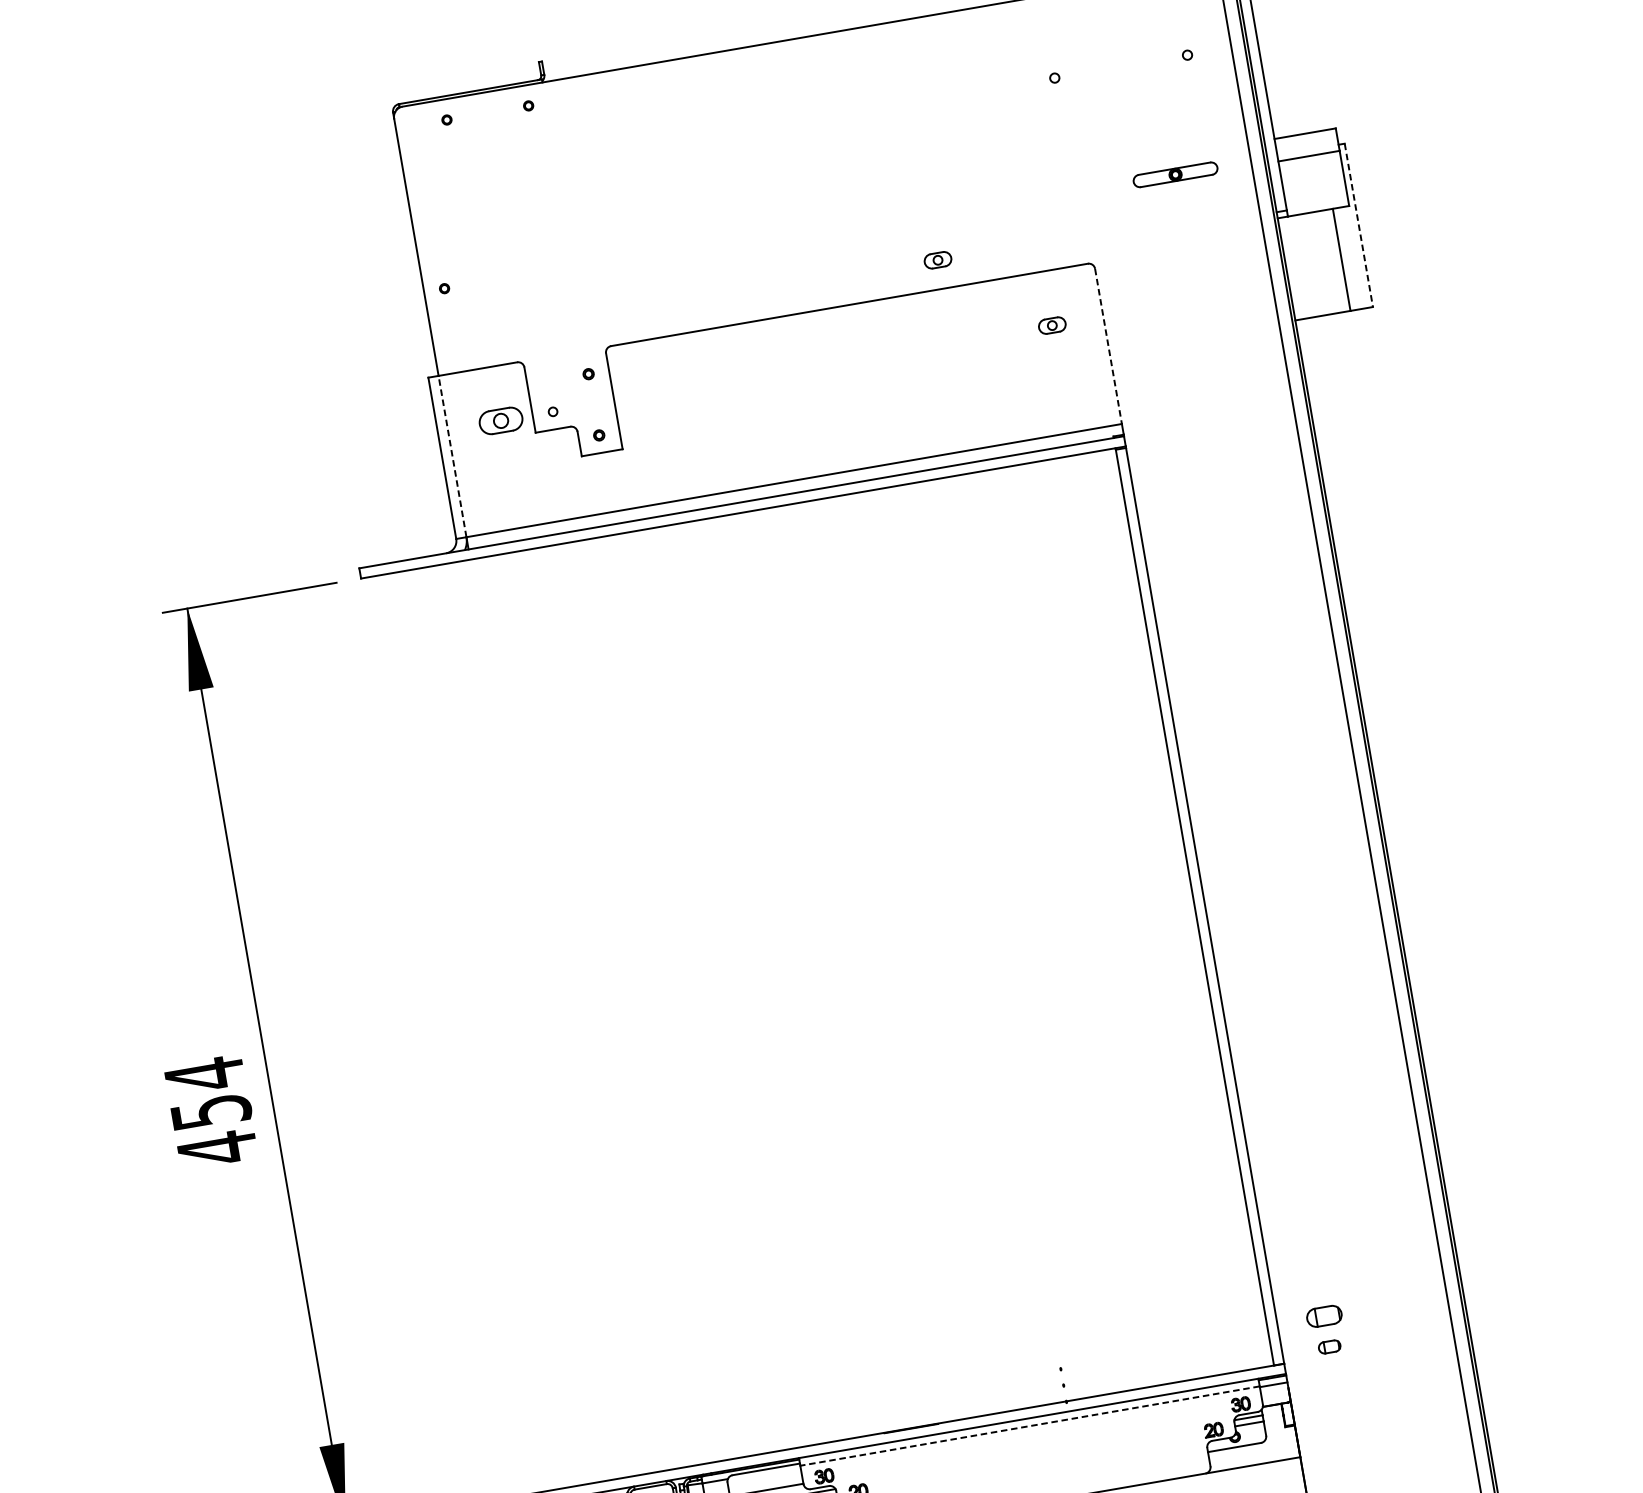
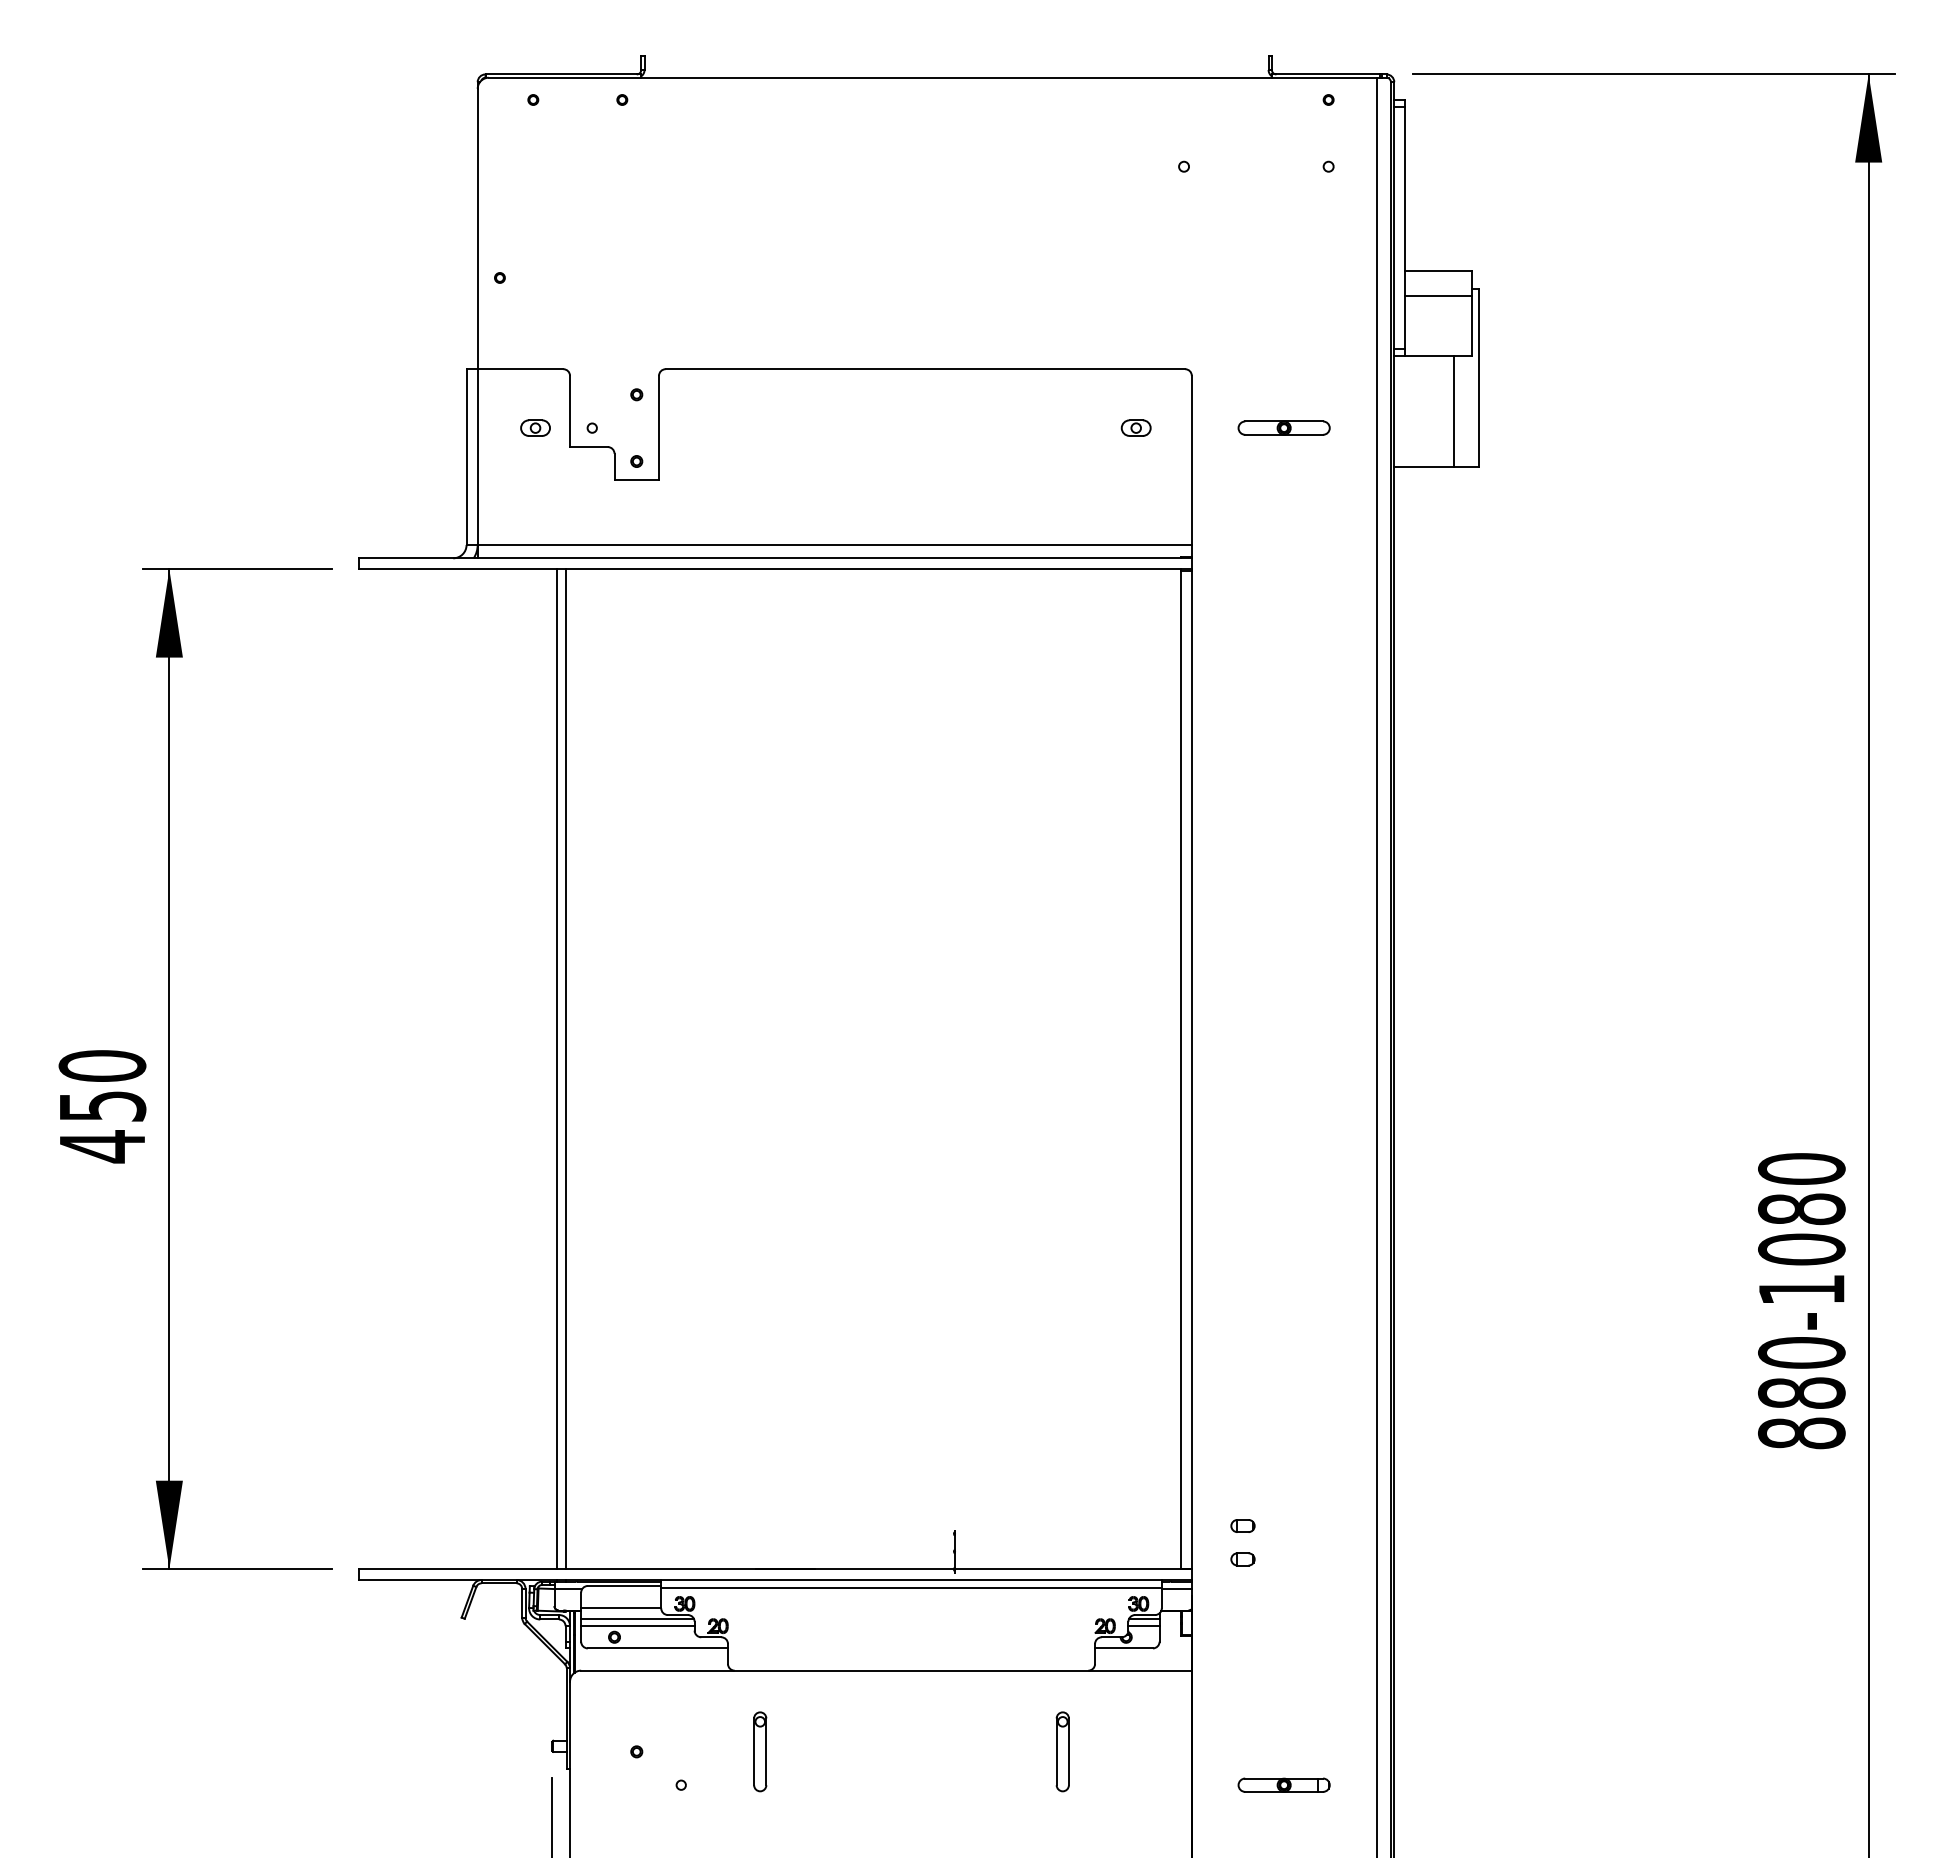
part: (1174, 174) -> (1283, 427), moved
line: (1358, 225) -> (1478, 378), dashed -> solid
part: (937, 259) -> (1026, 337), removed
line: (1108, 346) -> (1191, 460), dashed -> solid
part: (500, 420) -> (535, 427), size x0.62
line: (452, 456) -> (477, 457), dashed -> solid
line: (630, 1003) -> (565, 1068), added
line: (621, 1005) -> (556, 1068), added
text: (204, 1075) -> (102, 1066), 454 -> 450
part: (1323, 1315) -> (1242, 1525), size x0.62
line: (1063, 1385) -> (954, 1551), added
line: (1030, 1426) -> (911, 1588), dashed -> solid

